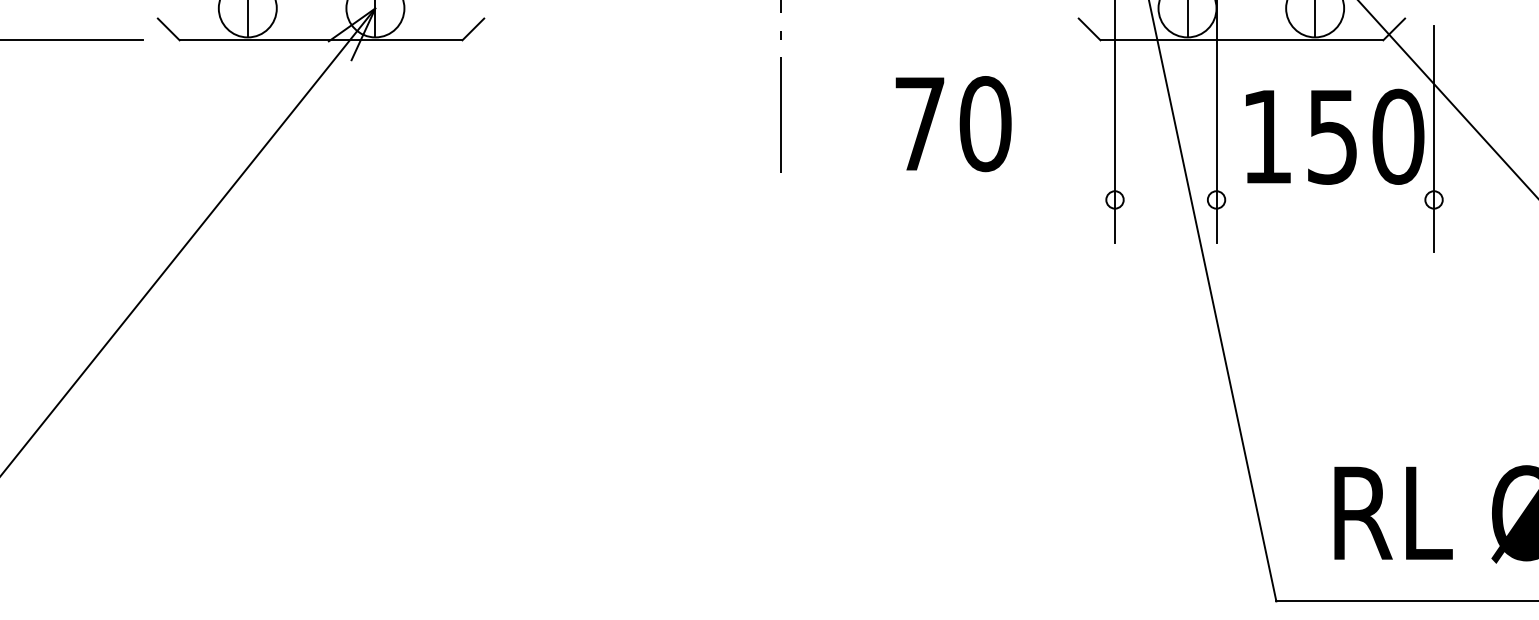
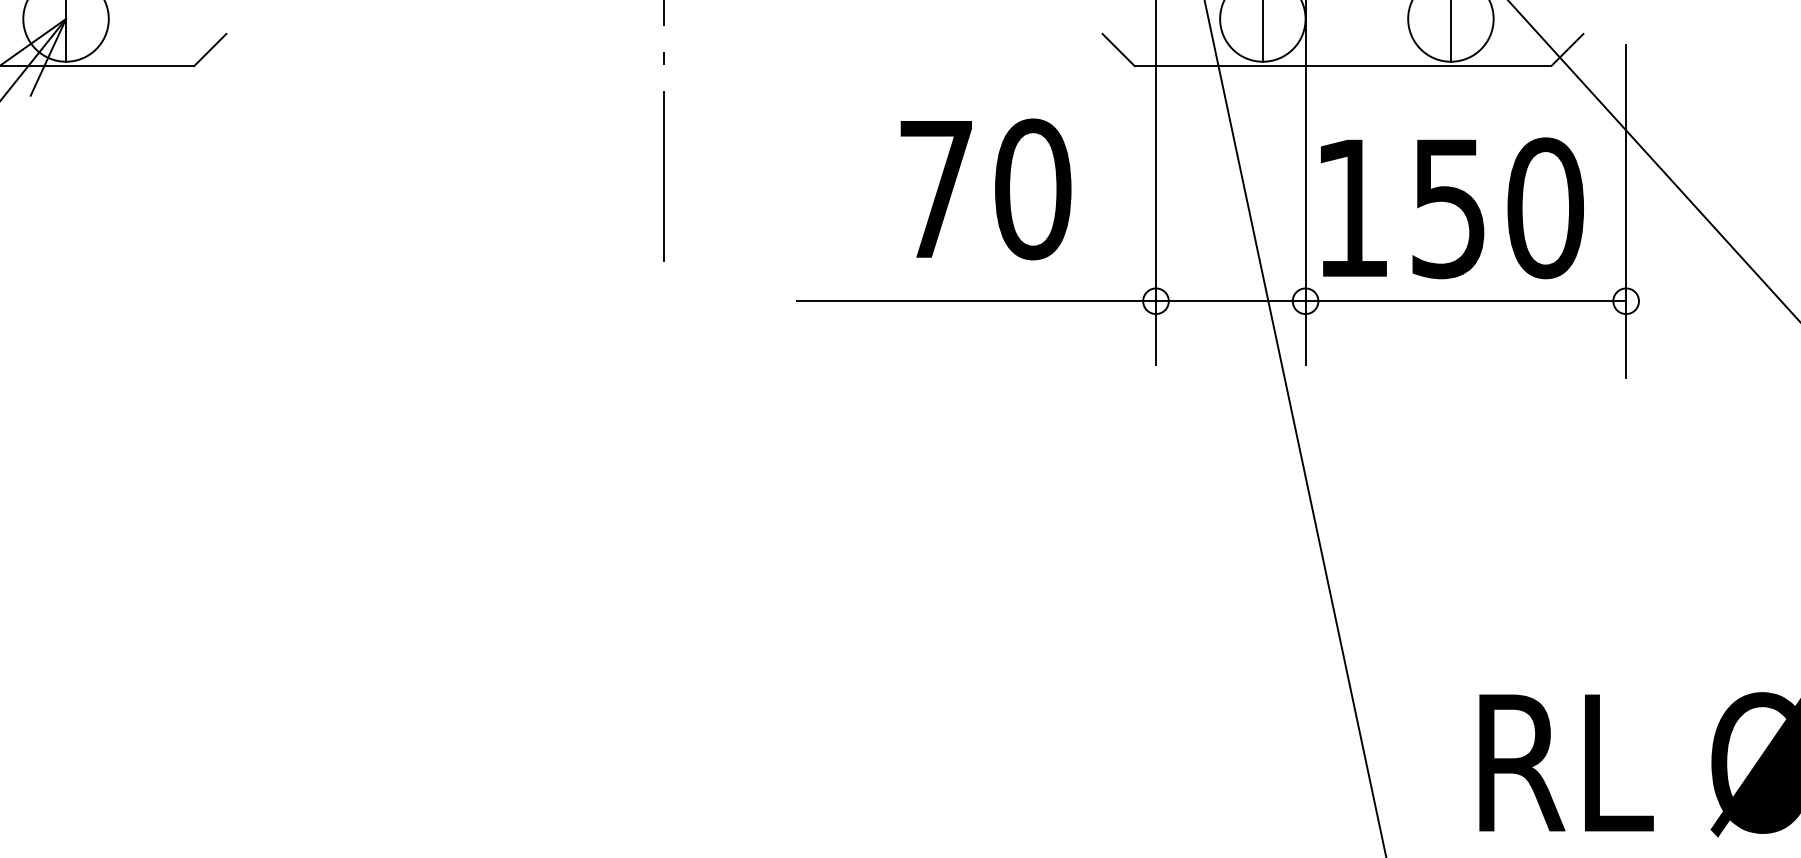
text: (953, 124) -> (985, 190), moved
text: (1335, 136) -> (1452, 207), moved
line: (1152, 199) -> (1211, 300), added

